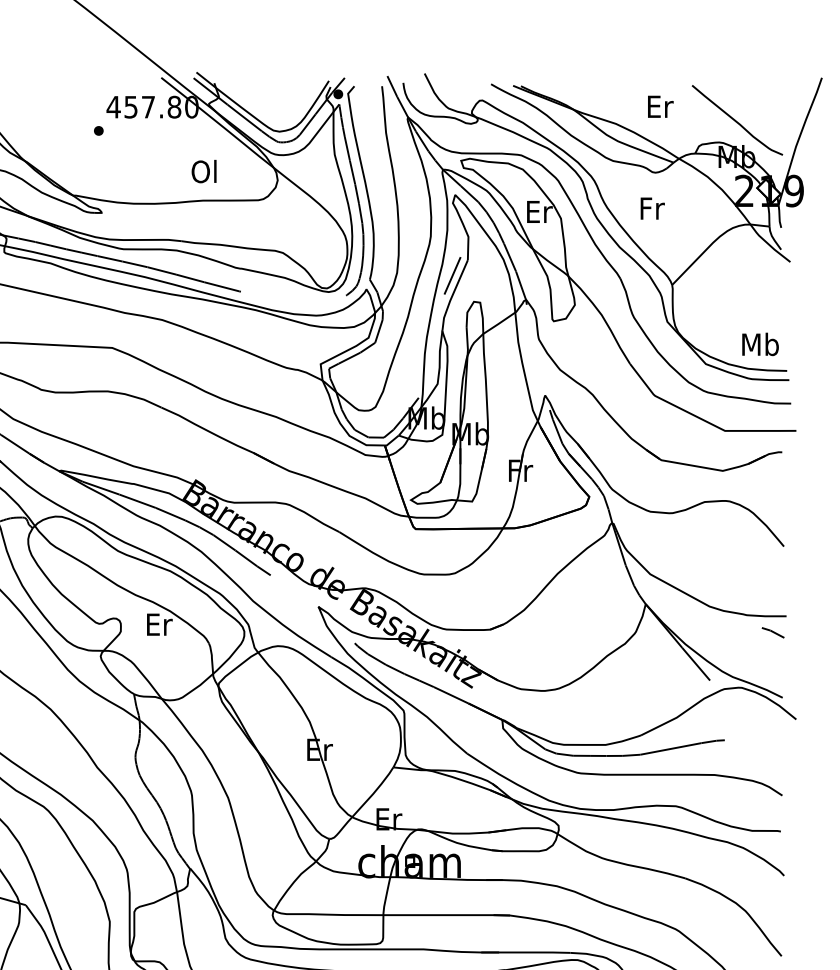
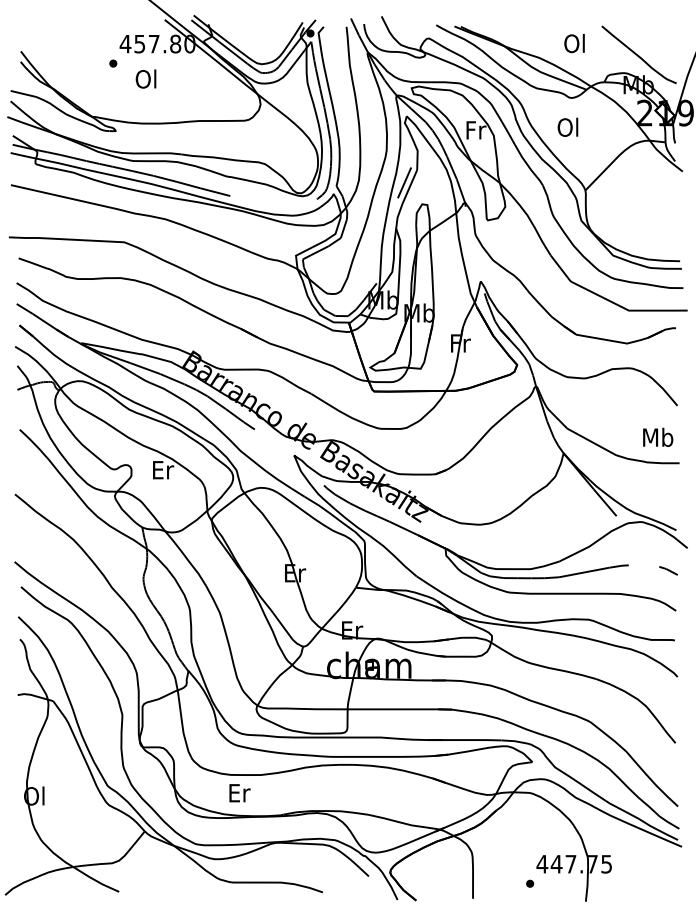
text: (660, 106) -> (575, 43), Er -> Ol
text: (203, 170) -> (145, 78), moved
text: (651, 207) -> (568, 126), Fr -> Ol
text: (539, 212) -> (476, 130), Er -> Fr
text: (760, 343) -> (658, 436), moved
line: (773, 632) -> (668, 570), moved

